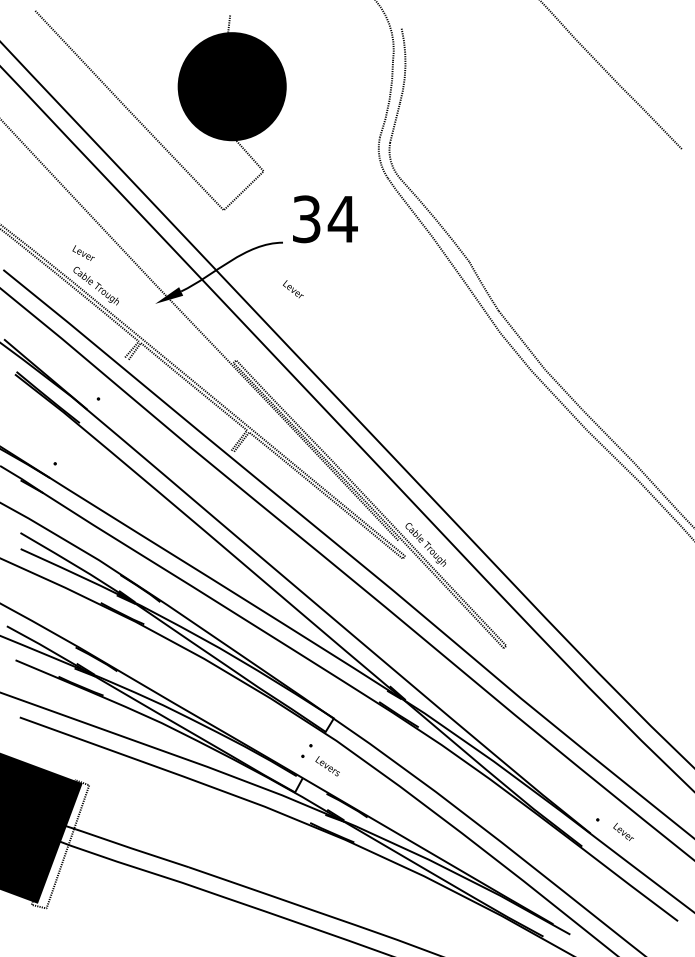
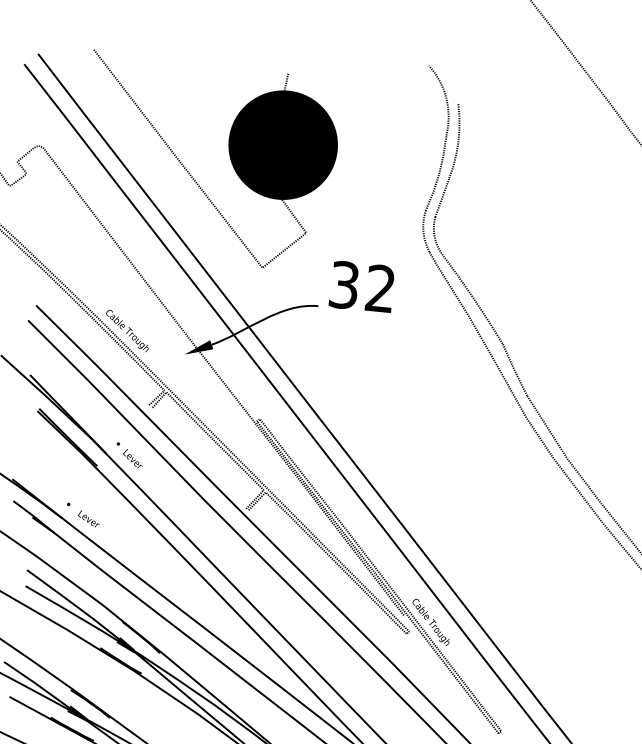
text: (342, 218) -> (380, 287), 34 -> 32
text: (83, 252) -> (88, 518), moved
text: (293, 289) -> (133, 459), moved

